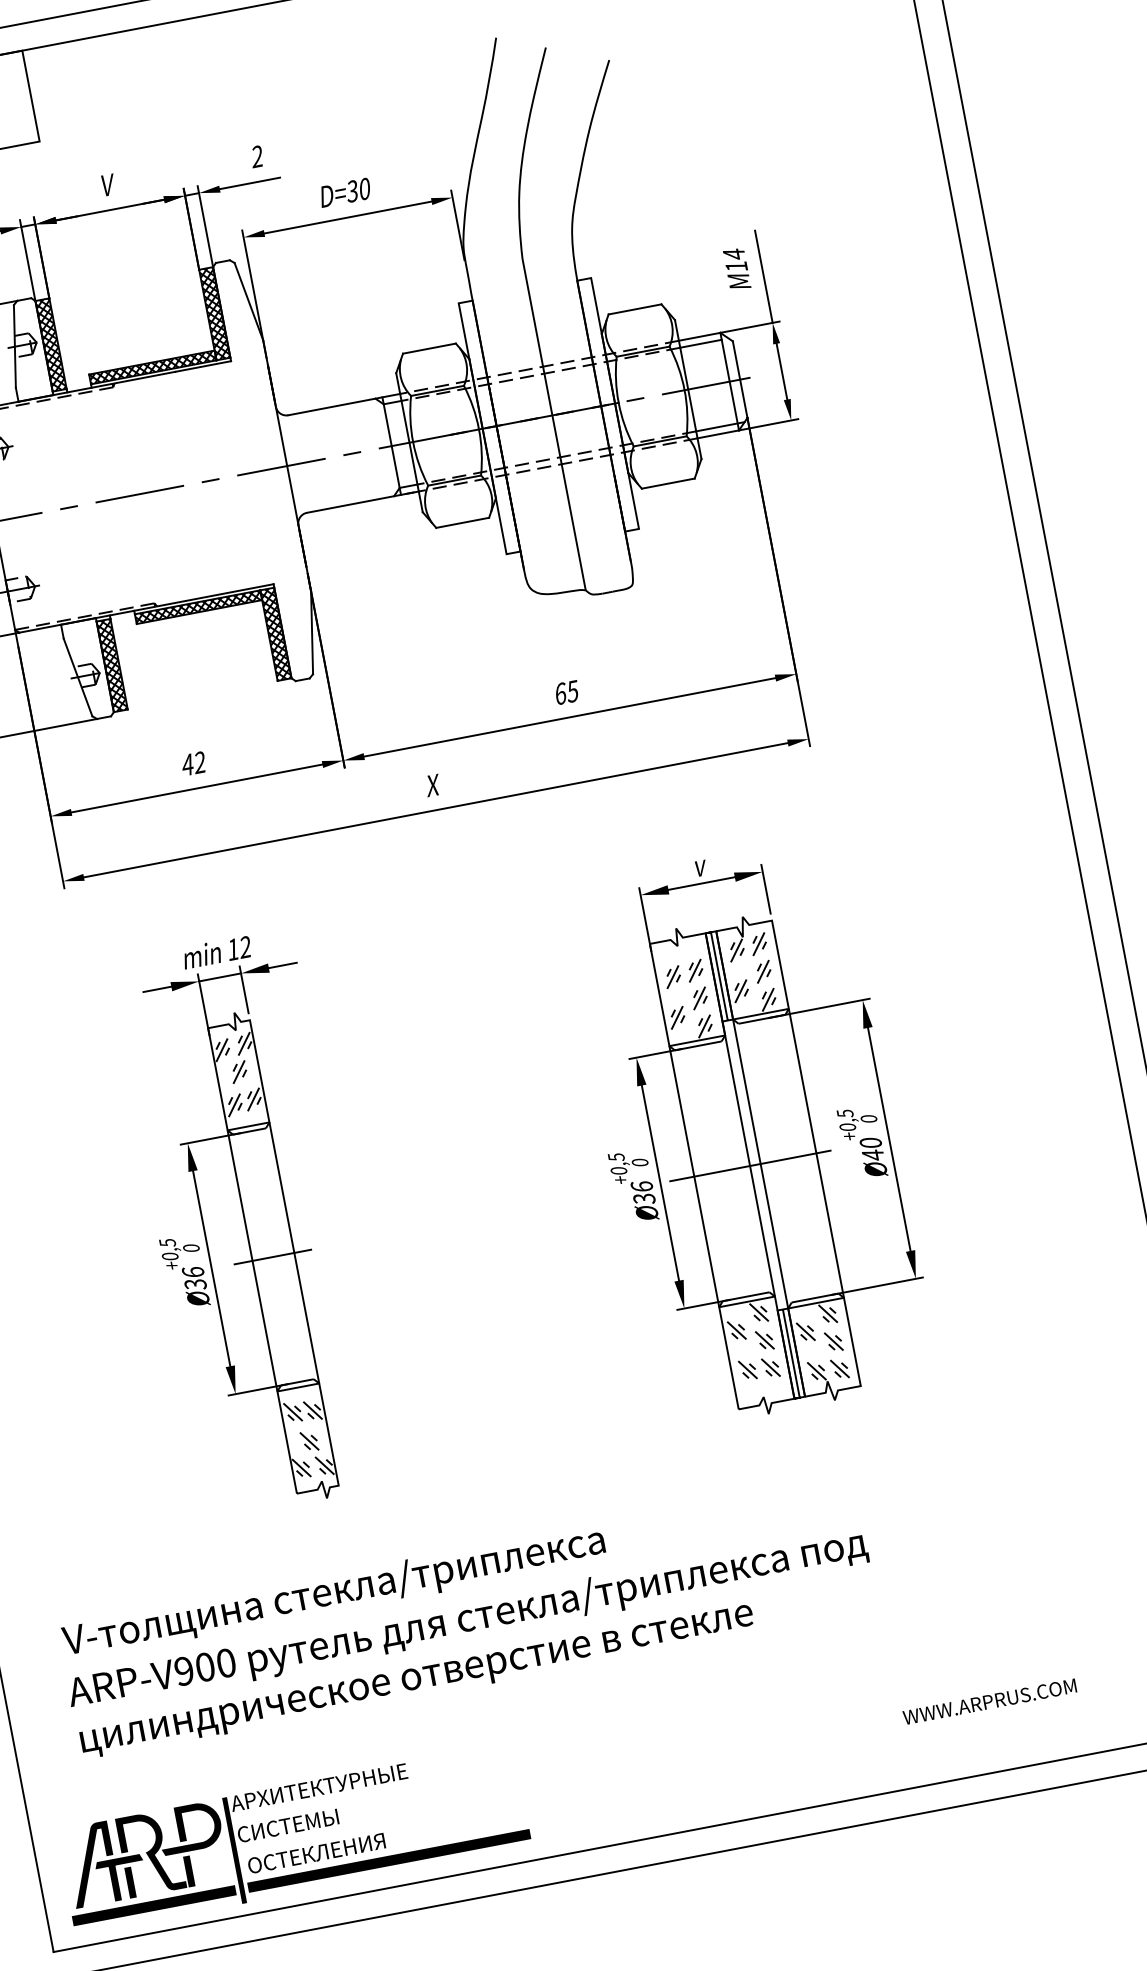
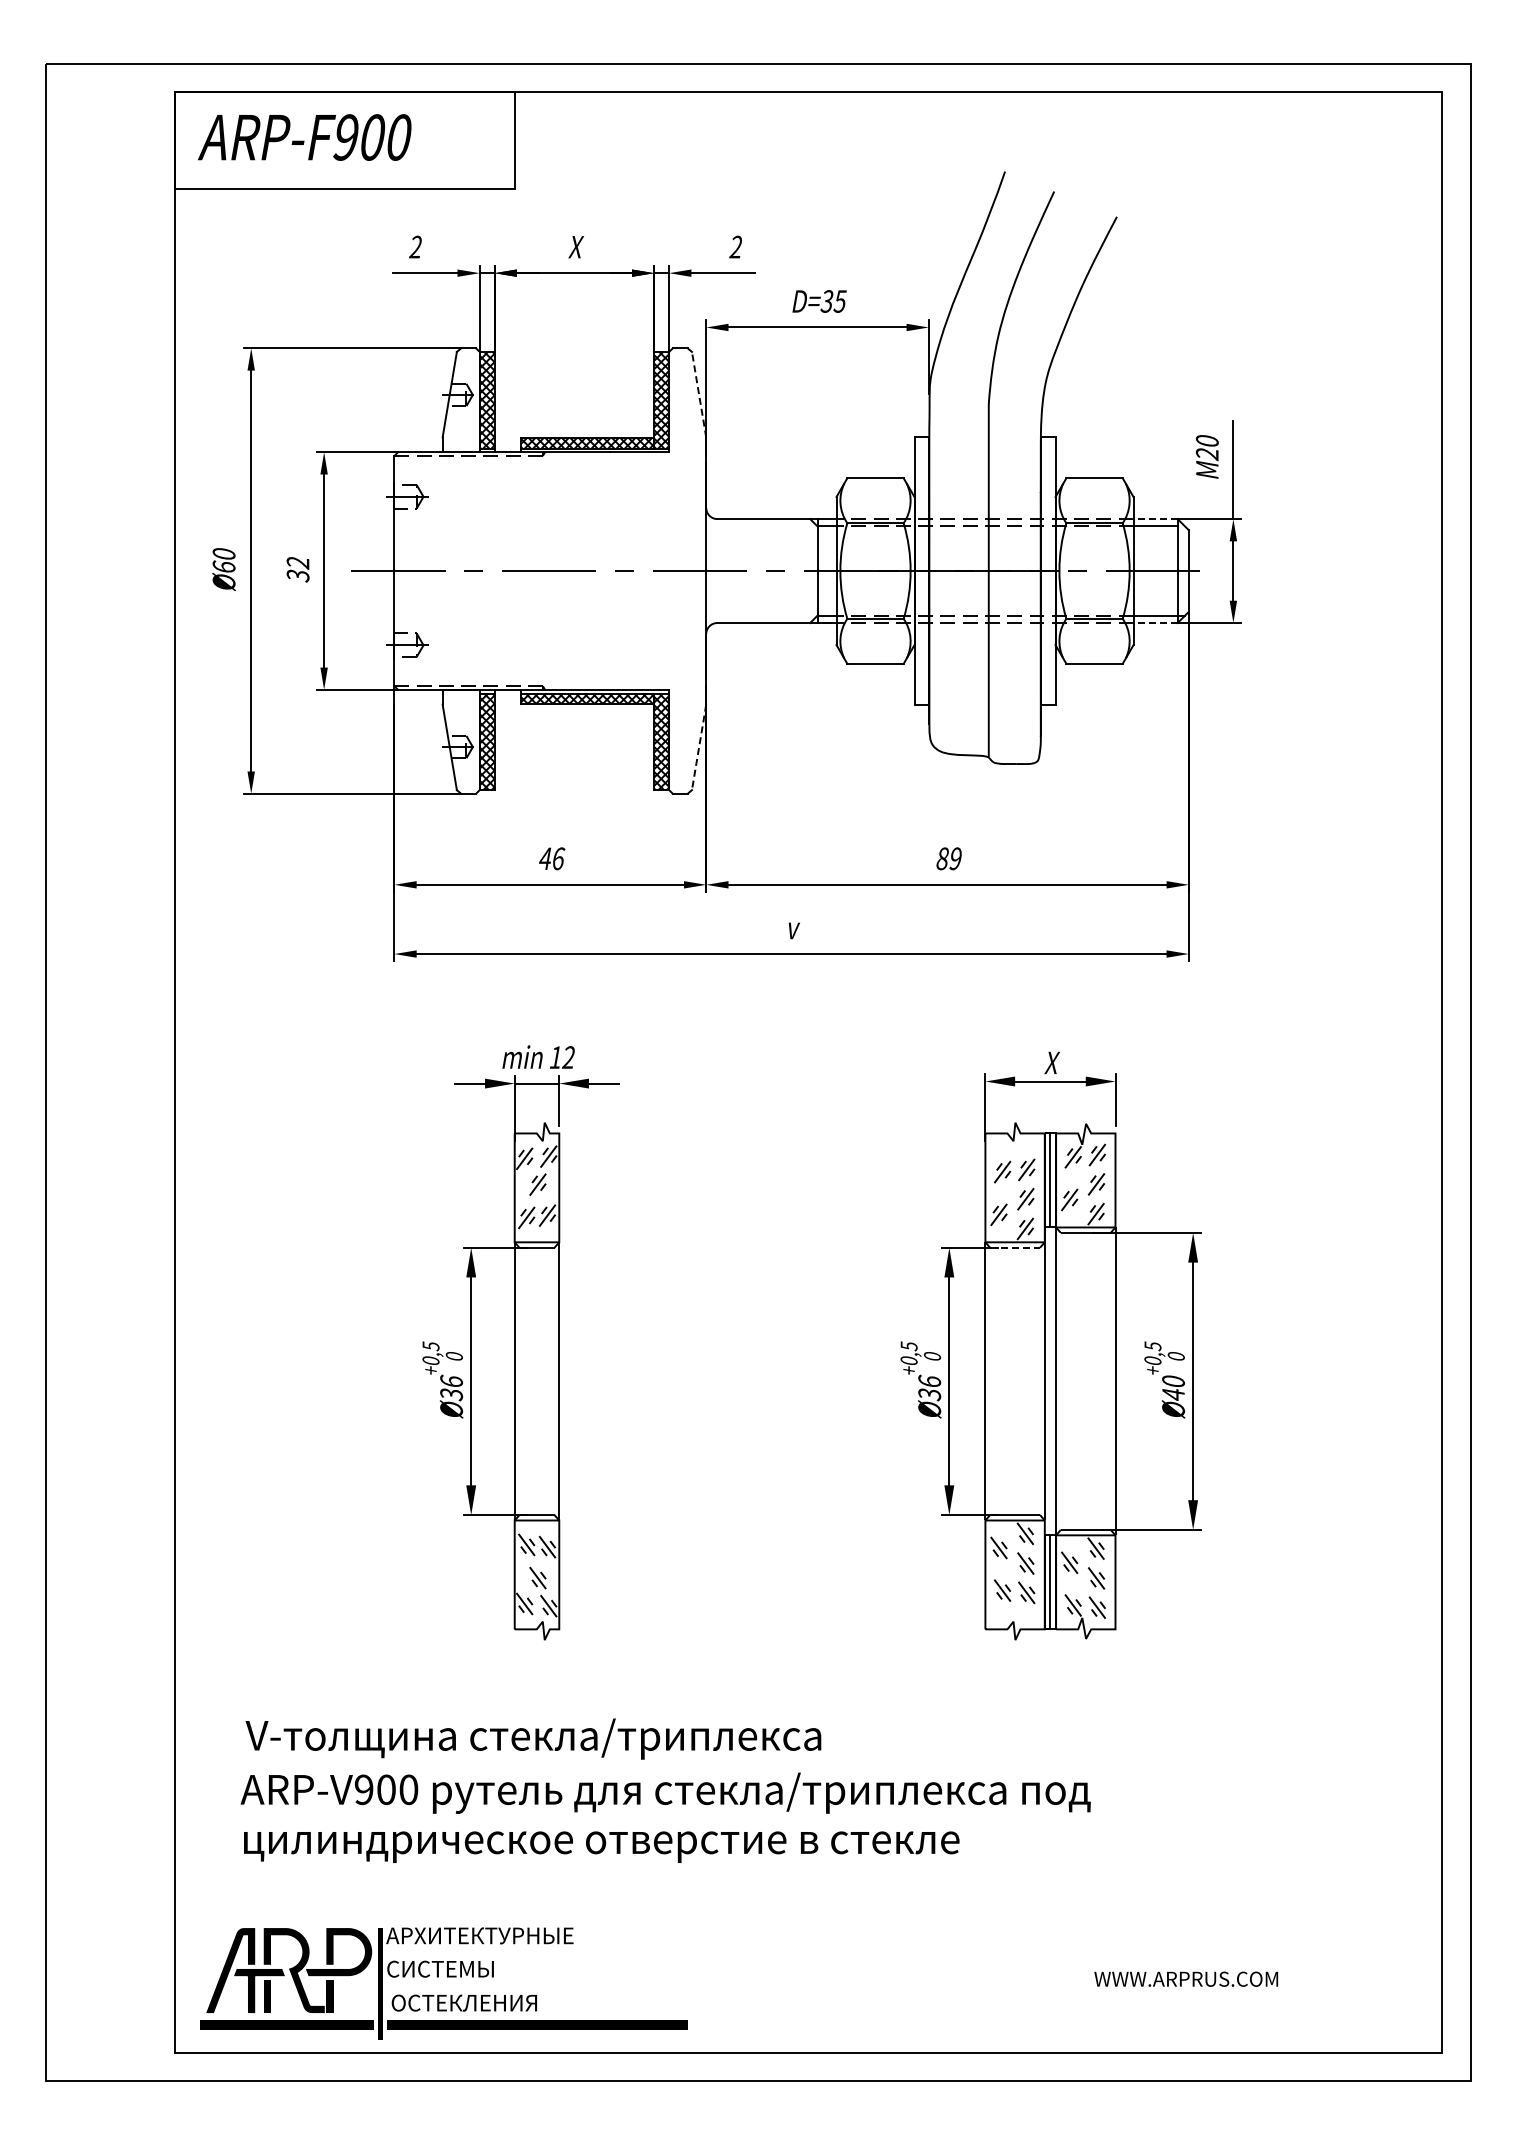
text: (107, 185) -> (576, 247), V -> X
text: (364, 189) -> (839, 301), D=30 -> D=35
text: (734, 261) -> (1206, 448), M14 -> M20
line: (249, 301) -> (699, 394), solid -> dashed
line: (699, 337) -> (1155, 519), solid -> dashed
line: (718, 434) -> (1155, 623), solid -> dashed
line: (312, 632) -> (699, 747), solid -> dashed
text: (566, 692) -> (949, 858), 65 -> 89
text: (200, 762) -> (558, 858), 42 -> 46
text: (433, 785) -> (793, 928), X -> v
text: (699, 865) -> (1051, 1062), v -> X
line: (698, 1045) -> (1015, 1247), solid -> dashed
line: (749, 1166) -> (1044, 1381), removed
line: (272, 1257) -> (536, 1381), removed

